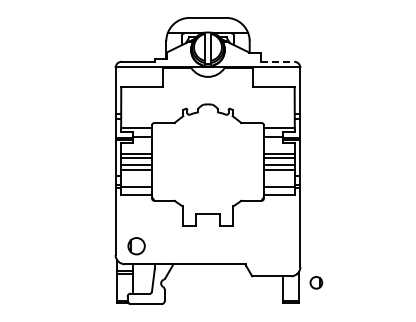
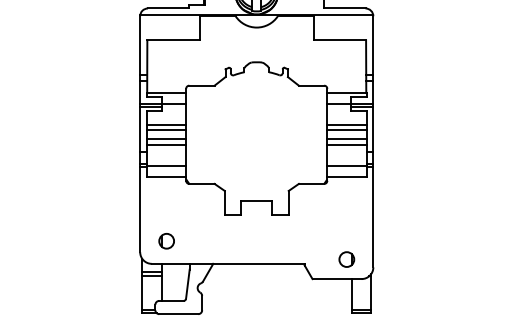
line: (278, 61) -> (345, 8), dashed -> solid
part: (136, 246) -> (166, 241), size x0.71
part: (316, 282) -> (346, 259), moved

